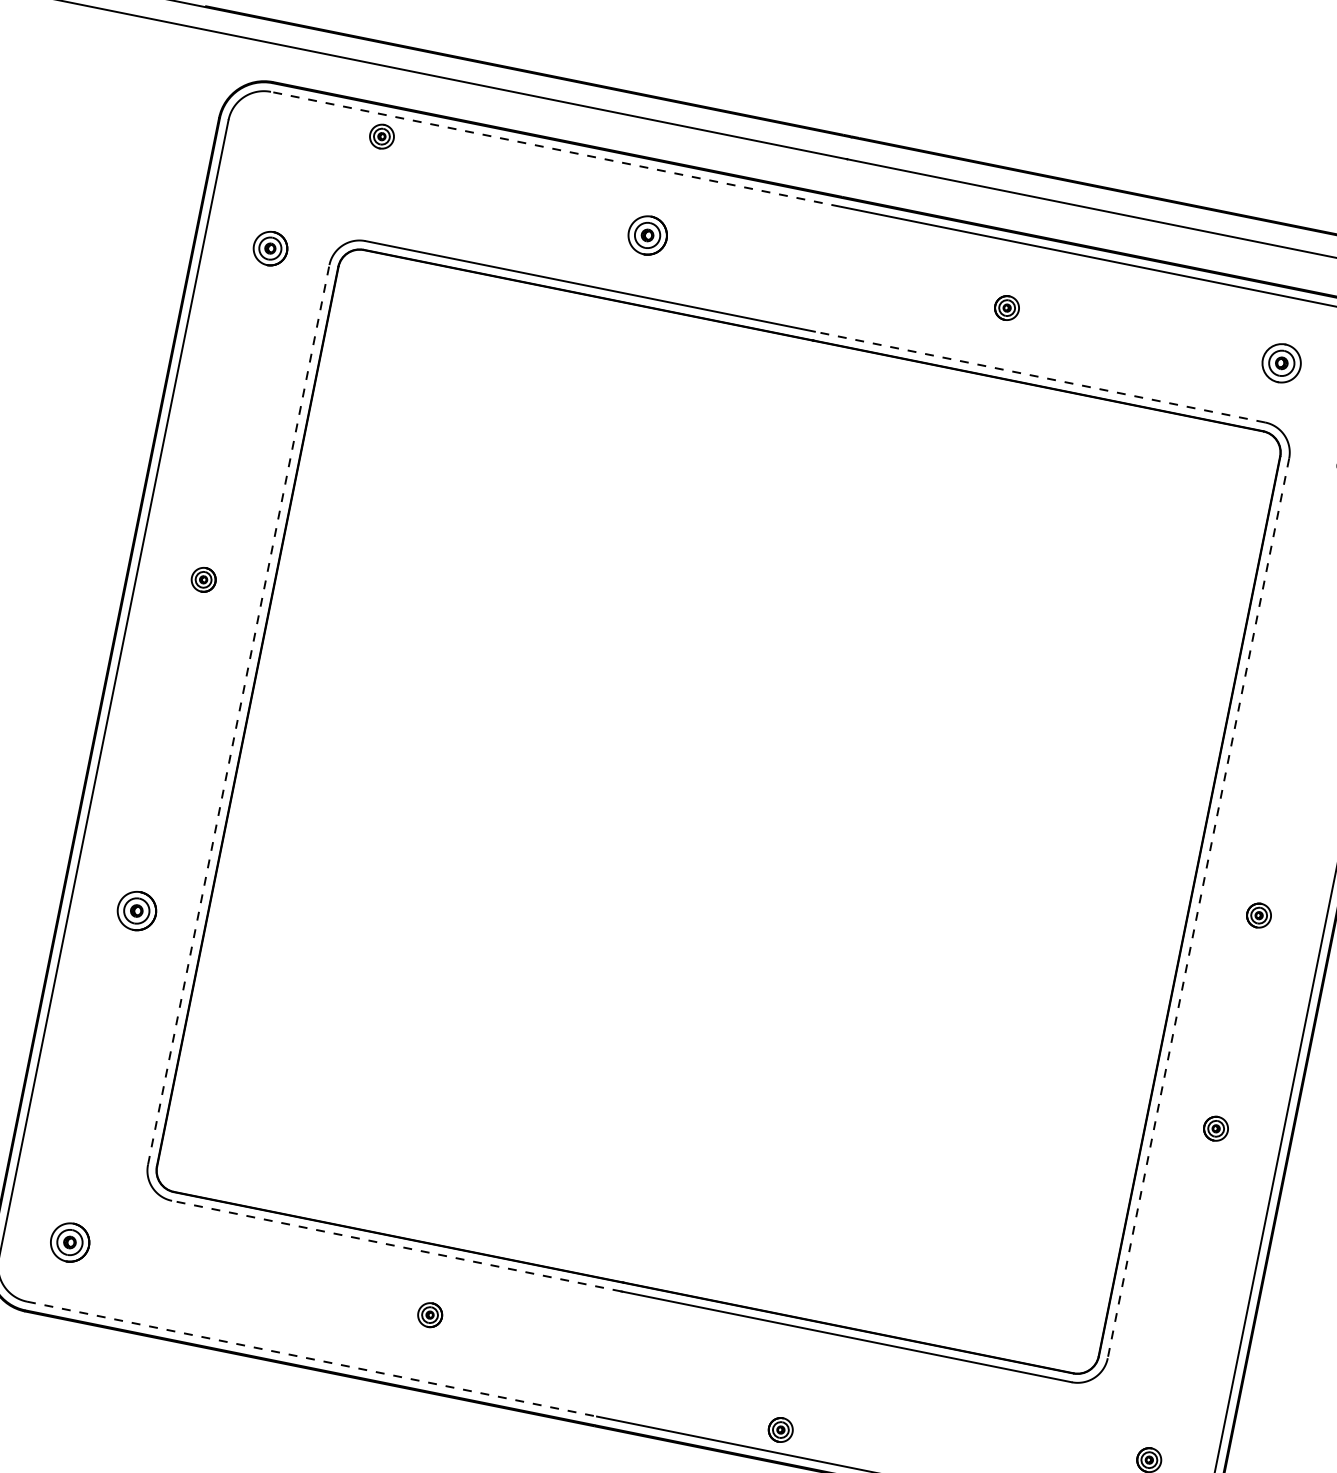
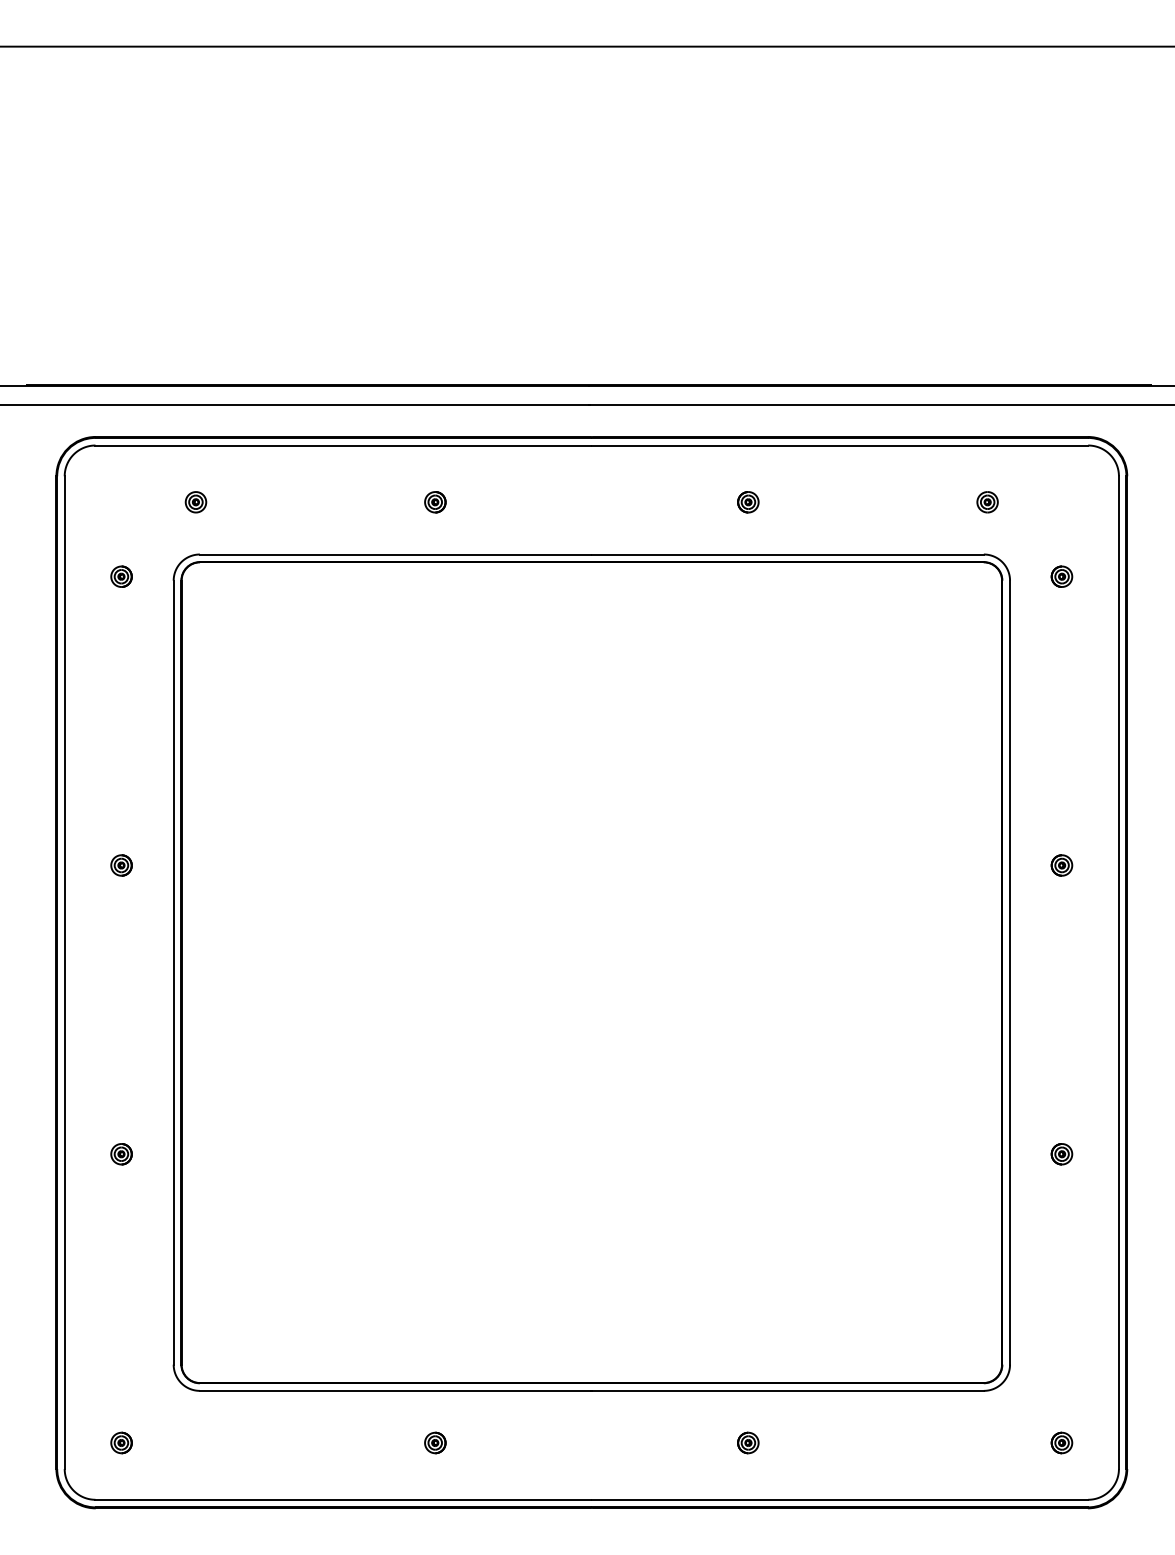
part: (381, 136) -> (195, 502), moved
line: (555, 149) -> (343, 445), dashed -> solid
part: (647, 235) -> (435, 502), size x0.62
part: (270, 248) -> (121, 576), size x0.71
part: (1281, 363) -> (987, 502), size x0.62
line: (1041, 377) -> (788, 554), dashed -> solid
line: (238, 714) -> (173, 972), dashed -> solid
line: (1199, 908) -> (1010, 972), dashed -> solid
part: (136, 911) -> (121, 1154), size x0.62
part: (1258, 915) -> (1061, 865), moved
part: (70, 1241) -> (121, 1442), size x0.62
line: (396, 1245) -> (395, 1390), dashed -> solid
line: (311, 1358) -> (343, 1499), dashed -> solid
part: (781, 1429) -> (748, 1442), moved

